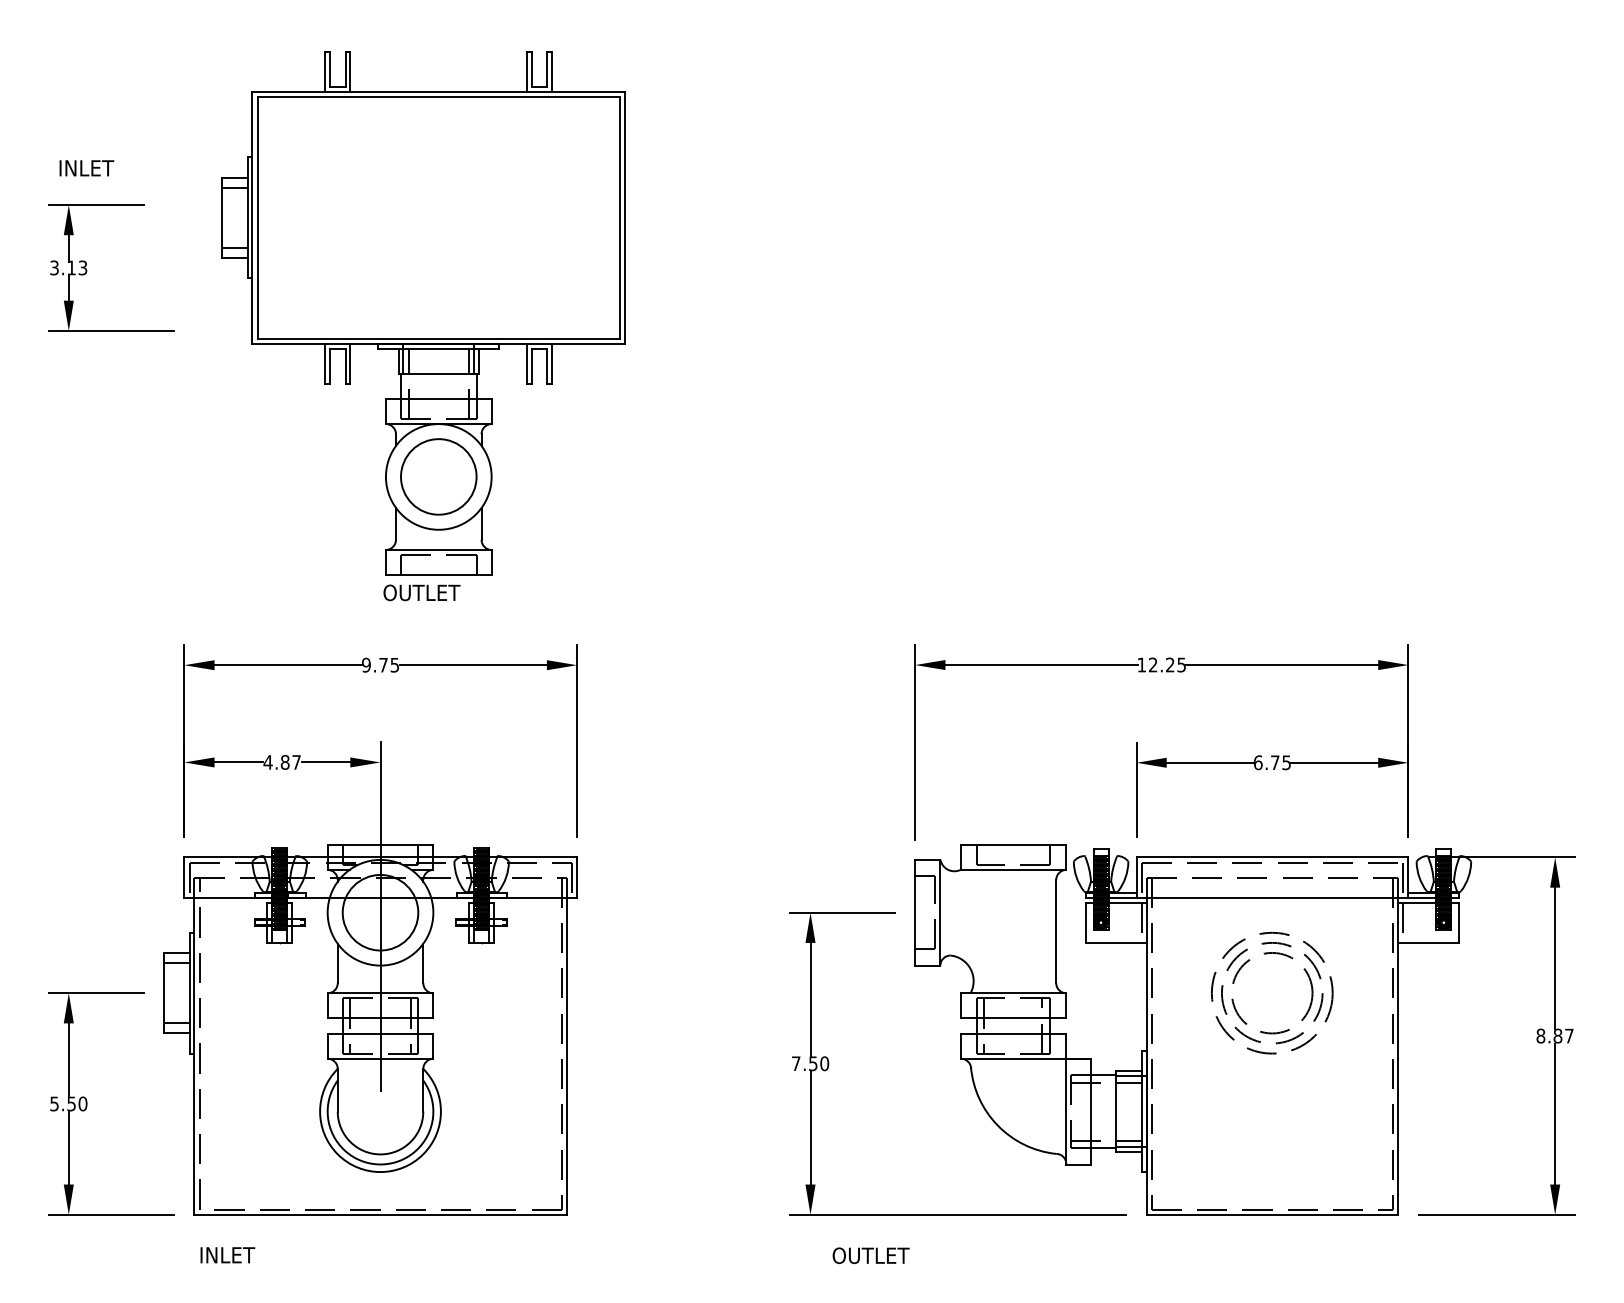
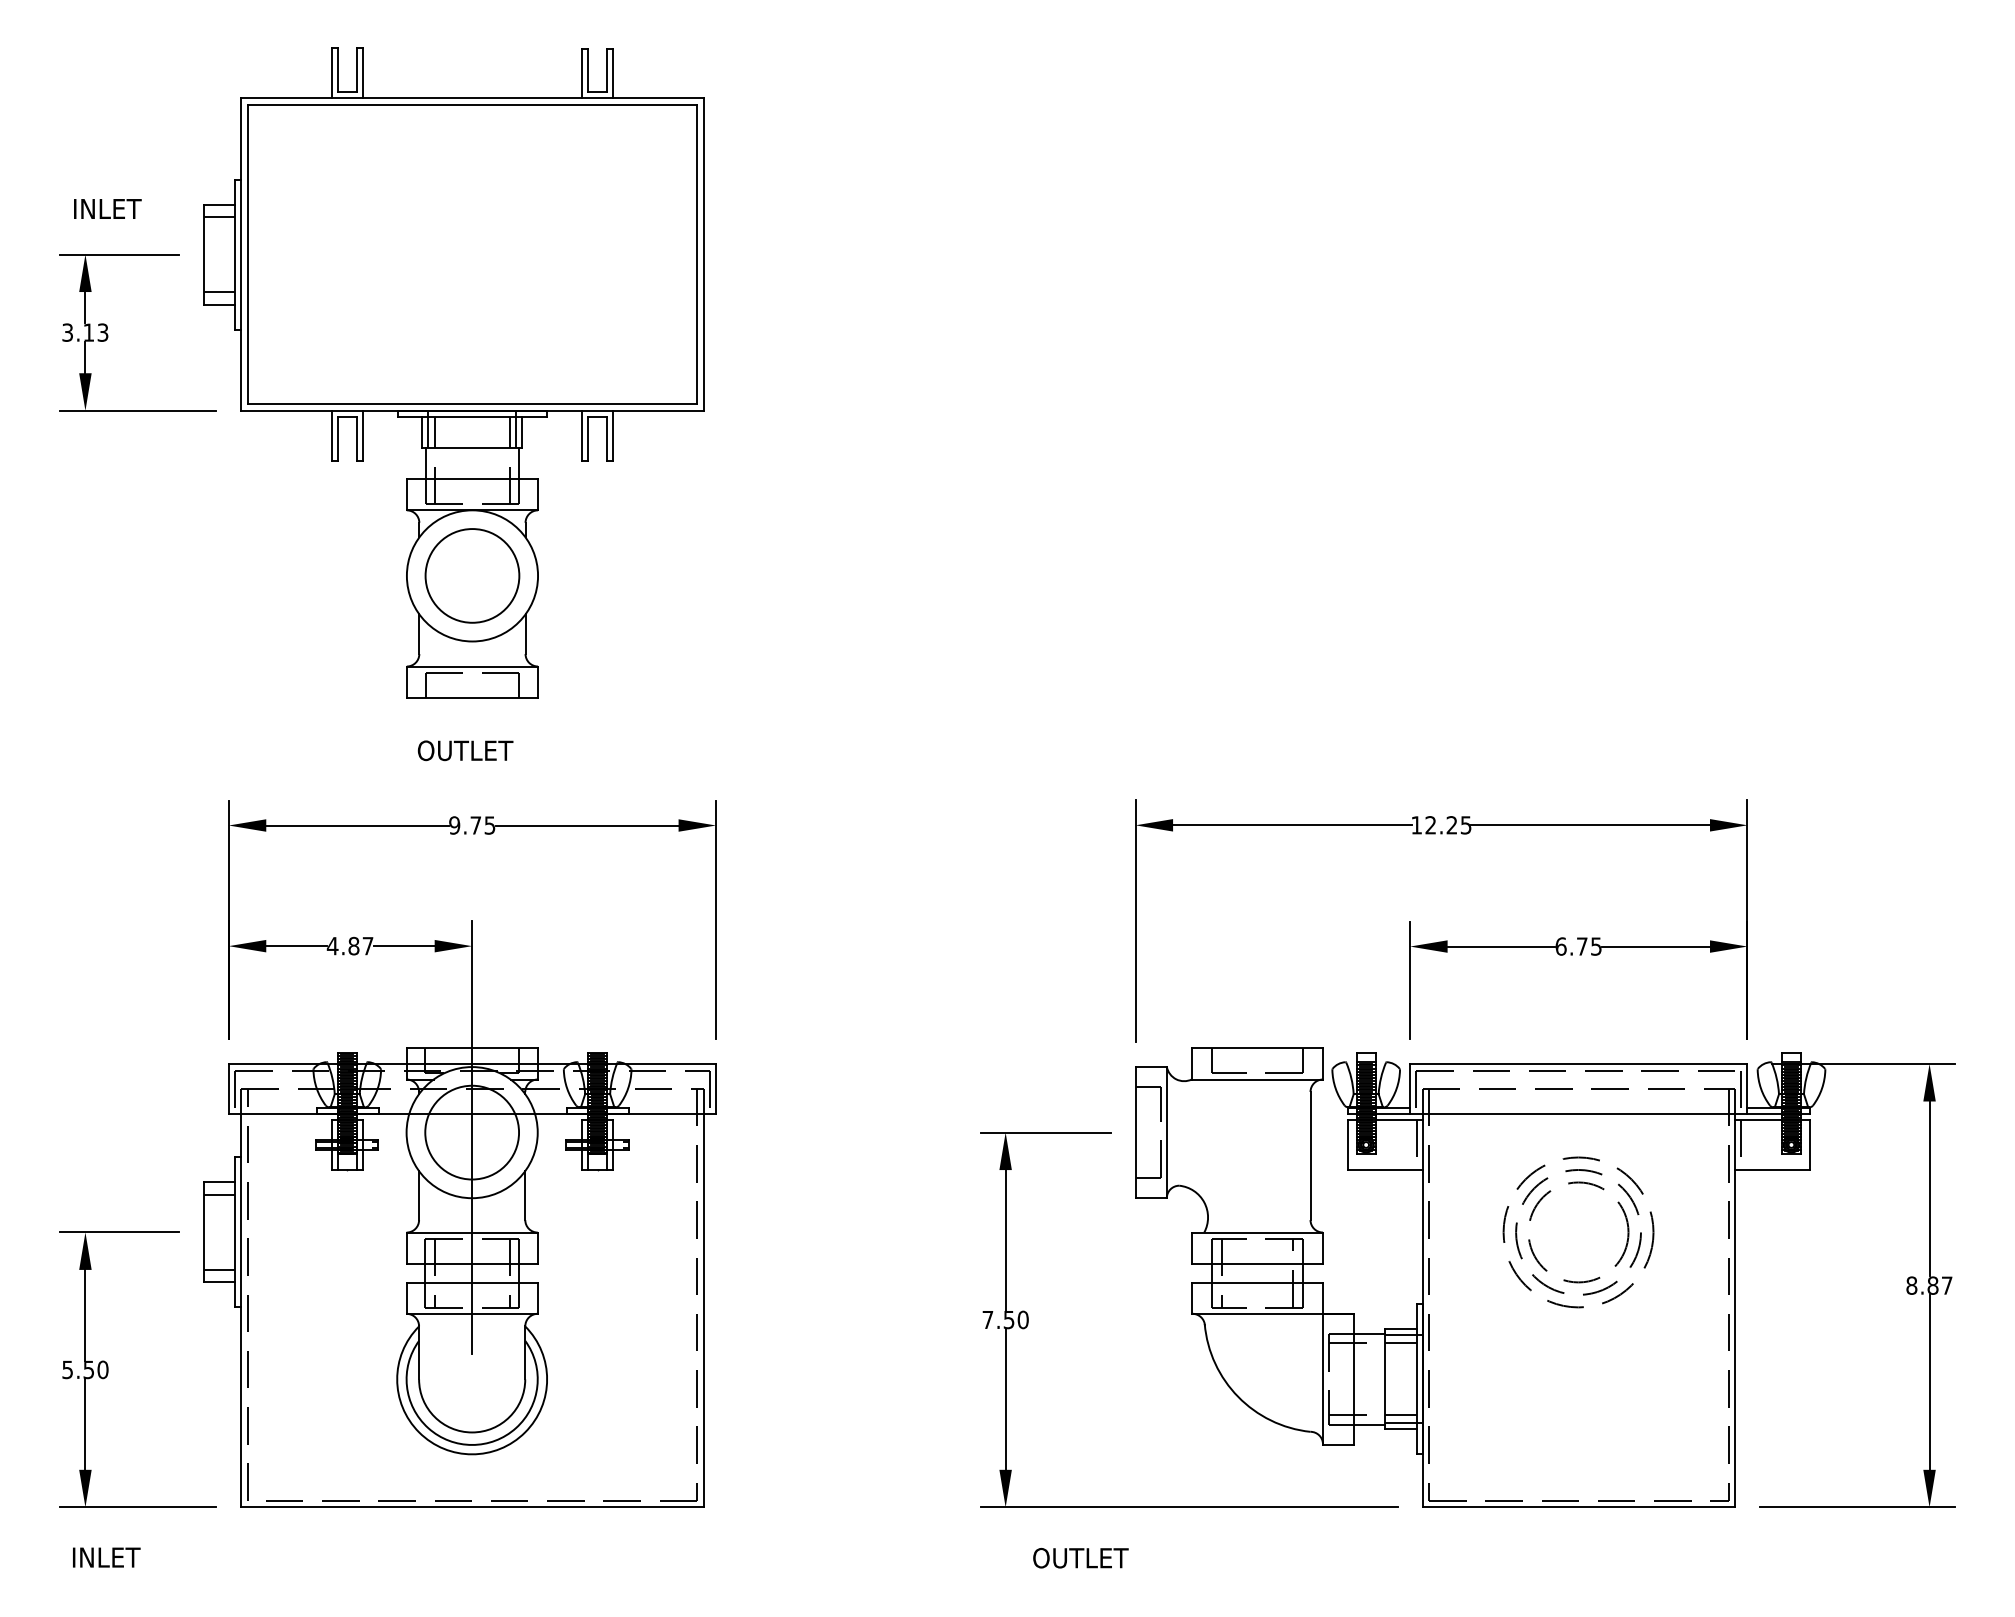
part: (423, 312) -> (453, 372), moved
text: (421, 592) -> (465, 750), moved
text: (227, 1255) -> (106, 1557), moved

